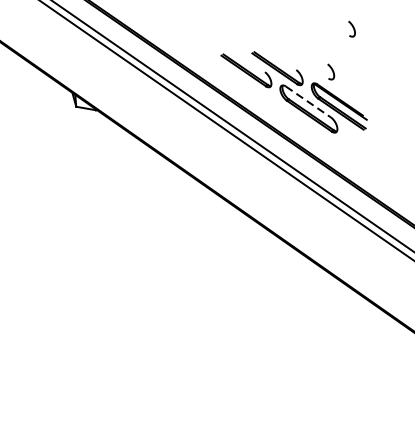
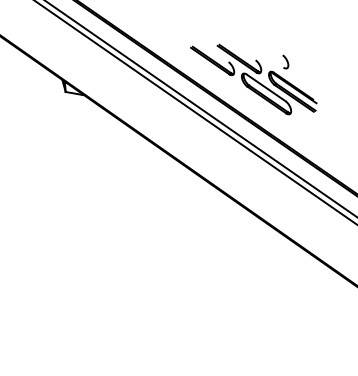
curve: (352, 28) -> (304, 24), removed
line: (308, 101) -> (266, 87), dashed -> solid

